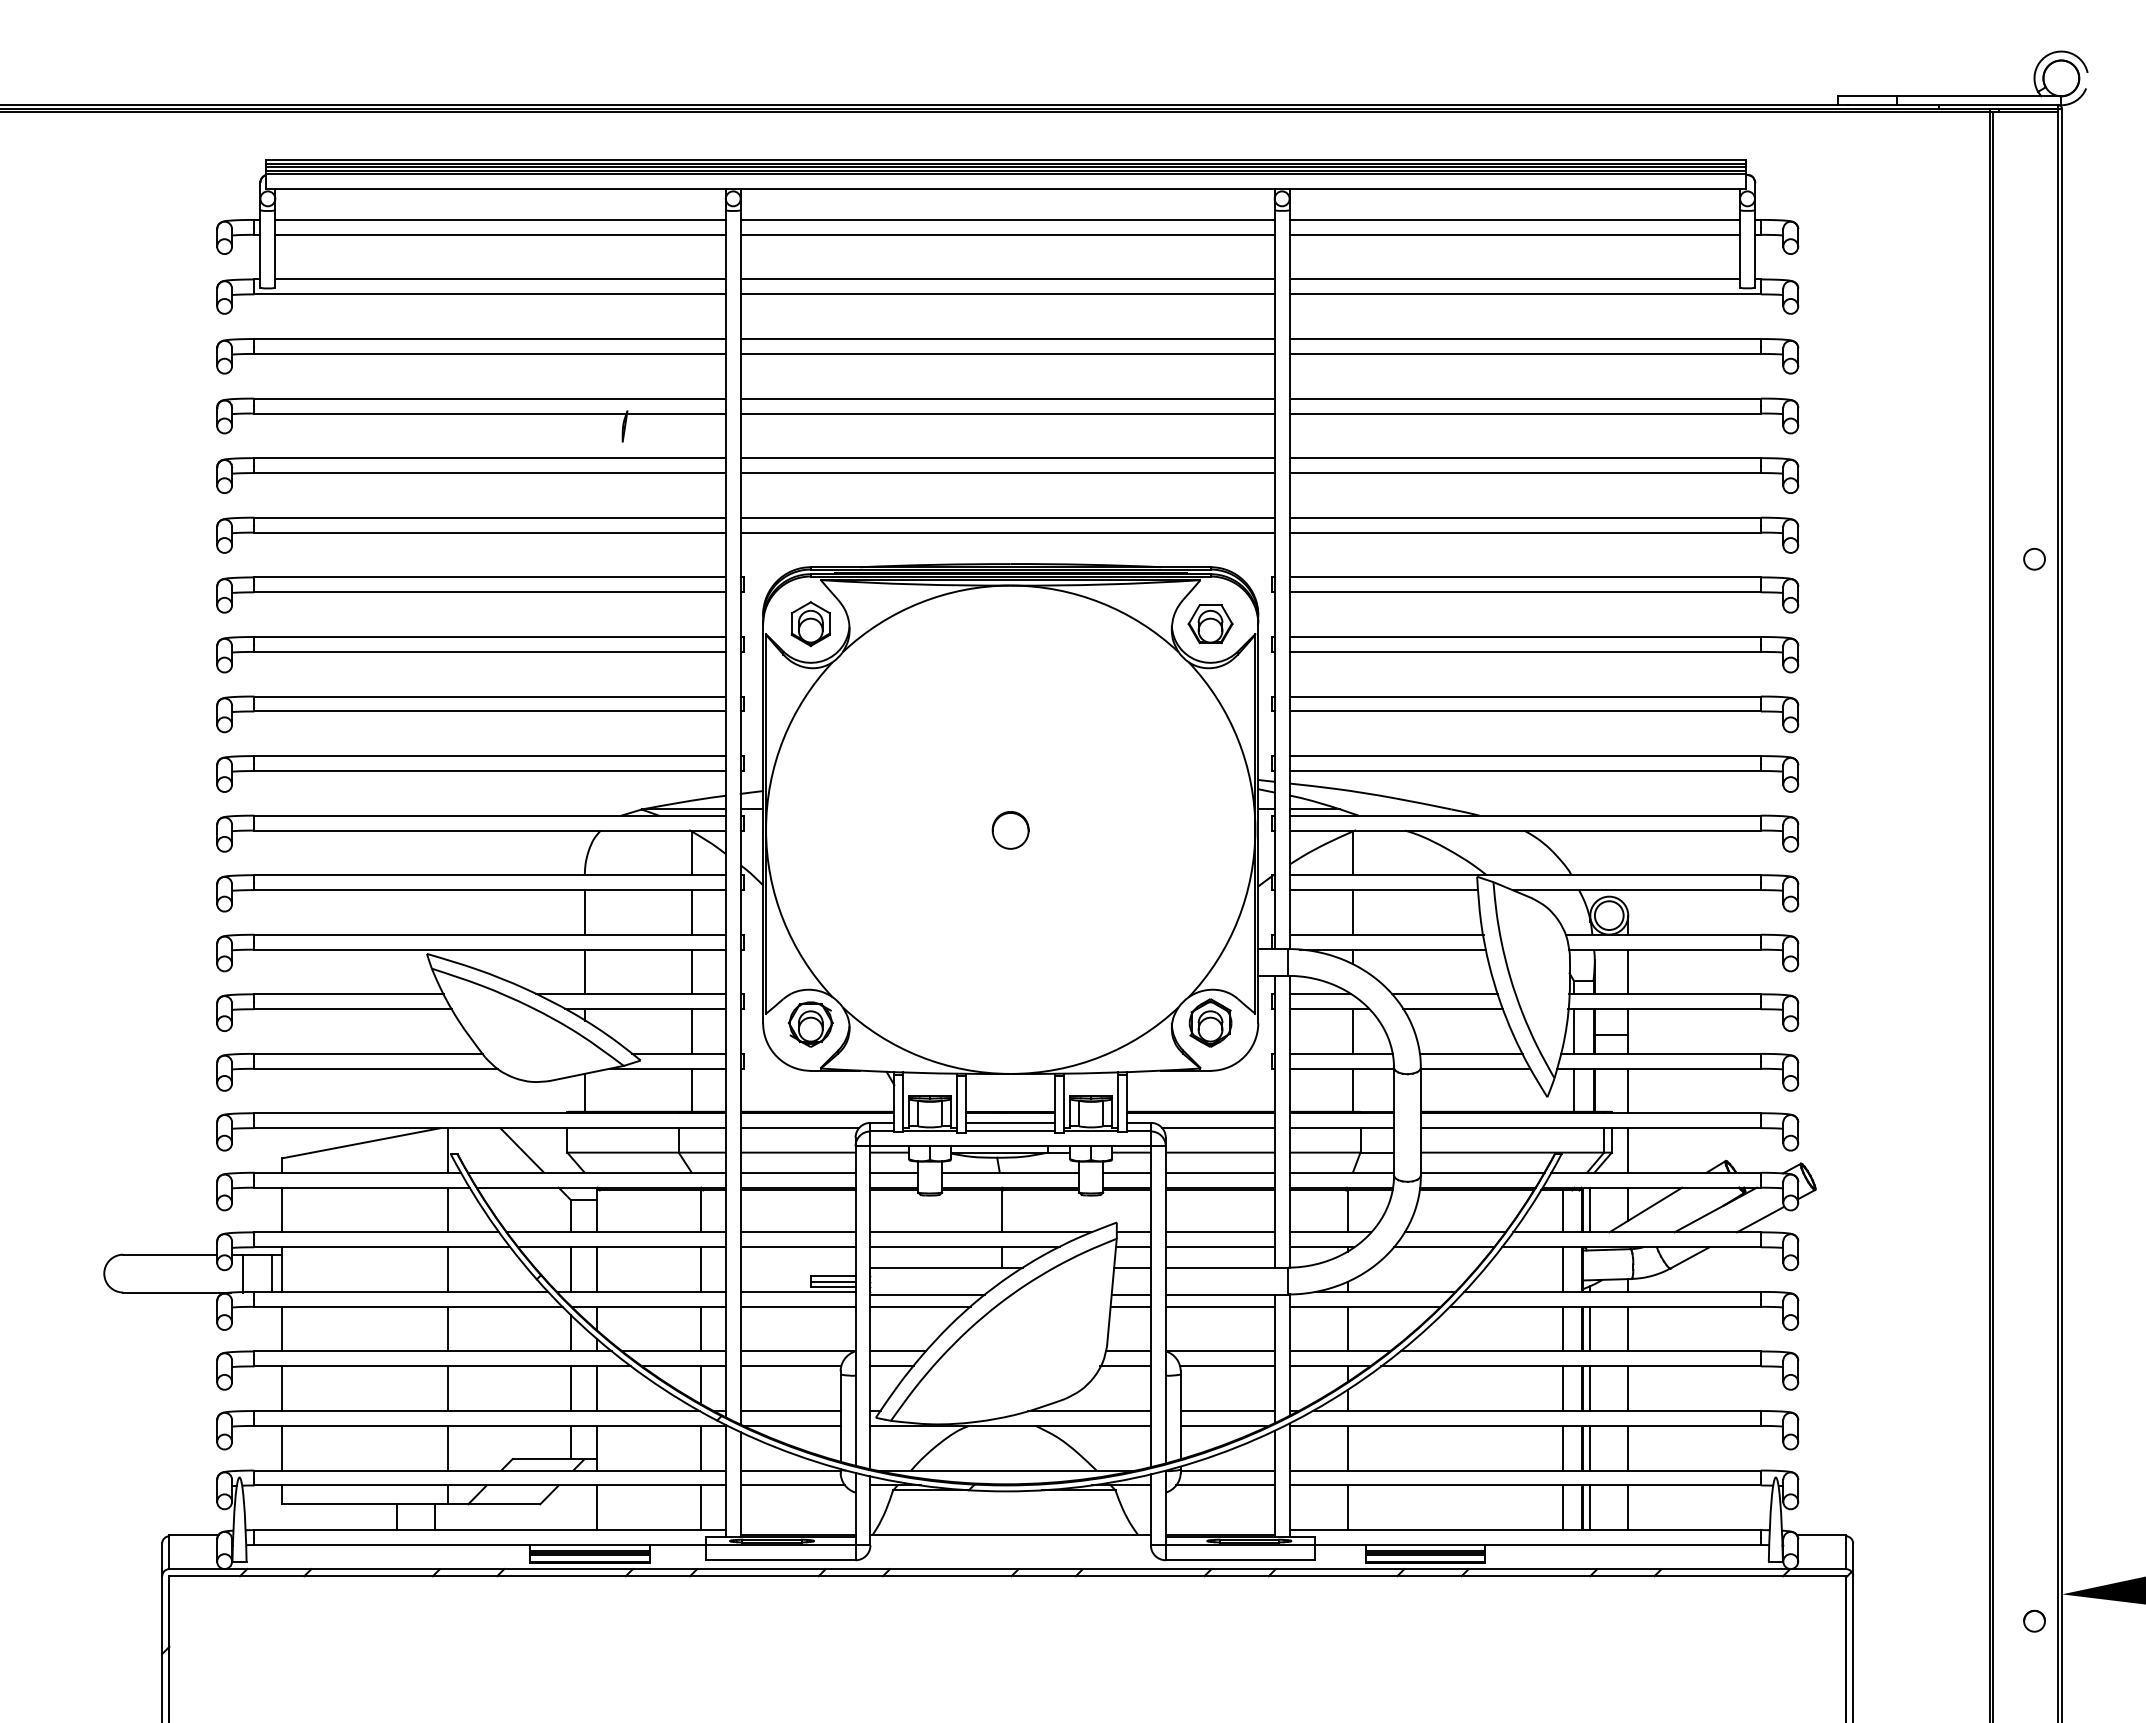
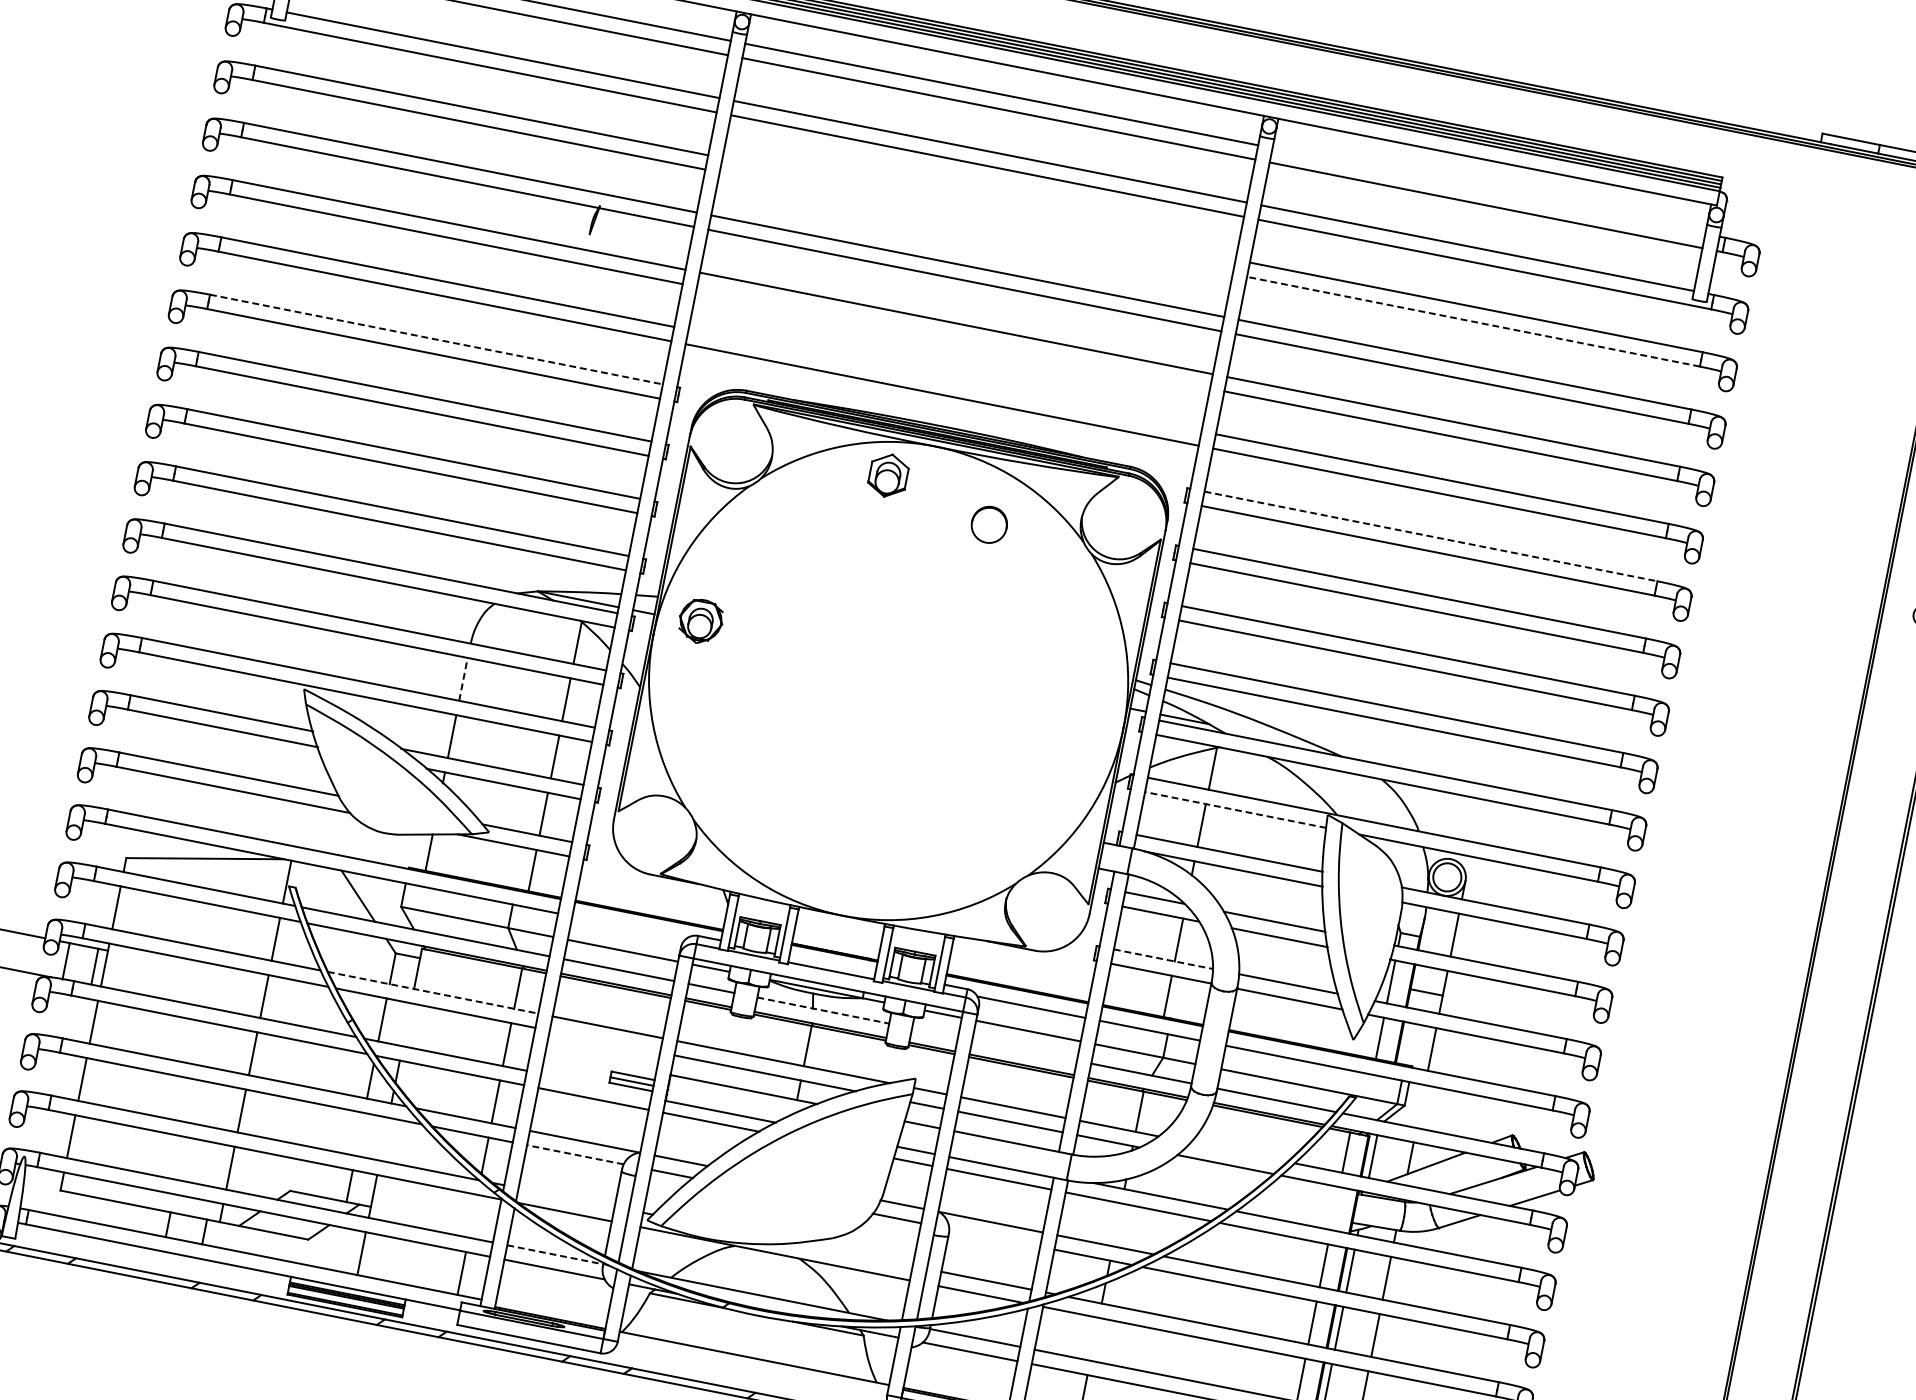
line: (1514, 219) -> (1488, 190), removed
line: (1007, 339) -> (978, 209), removed
line: (1007, 353) -> (976, 222), removed
line: (1525, 353) -> (1473, 321), solid -> dashed
line: (1007, 473) -> (953, 338), removed
line: (1007, 517) -> (944, 380), removed
line: (490, 577) -> (436, 339), solid -> dashed
line: (1525, 577) -> (1431, 536), solid -> dashed
part: (810, 624) -> (888, 475), moved
part: (1210, 624) -> (1119, 521), removed
part: (1010, 830) -> (989, 524), moved
line: (1383, 890) -> (1235, 810), solid -> dashed
line: (584, 911) -> (463, 678), solid -> dashed
part: (1210, 1022) -> (1043, 904), removed
part: (810, 1024) -> (700, 621), moved
line: (1341, 1053) -> (1163, 958), solid -> dashed
line: (1010, 1122) -> (832, 962), removed
line: (799, 1128) -> (628, 927), removed
line: (1628, 1150) -> (1421, 1106), removed
line: (1010, 1172) -> (823, 1010), solid -> dashed
line: (1126, 1172) -> (934, 1032), removed
line: (1219, 1172) -> (1023, 1050), removed
line: (616, 1232) -> (433, 992), solid -> dashed
line: (1454, 1232) -> (1238, 1152), removed
line: (797, 1247) -> (604, 1041), removed
line: (596, 1269) -> (407, 1024), removed
line: (1562, 1269) -> (1335, 1208), removed
line: (797, 1291) -> (595, 1084), removed
line: (1347, 1328) -> (1117, 1224), removed
line: (790, 1366) -> (574, 1154), solid -> dashed
line: (1227, 1366) -> (994, 1237), removed
line: (571, 1388) -> (360, 1134), removed
line: (596, 1388) -> (384, 1139), removed
line: (790, 1411) -> (566, 1198), removed
line: (1089, 1411) -> (853, 1254), removed
line: (700, 1447) -> (473, 1215), removed
line: (1347, 1447) -> (1094, 1338), removed
line: (790, 1470) -> (555, 1254), solid -> dashed

